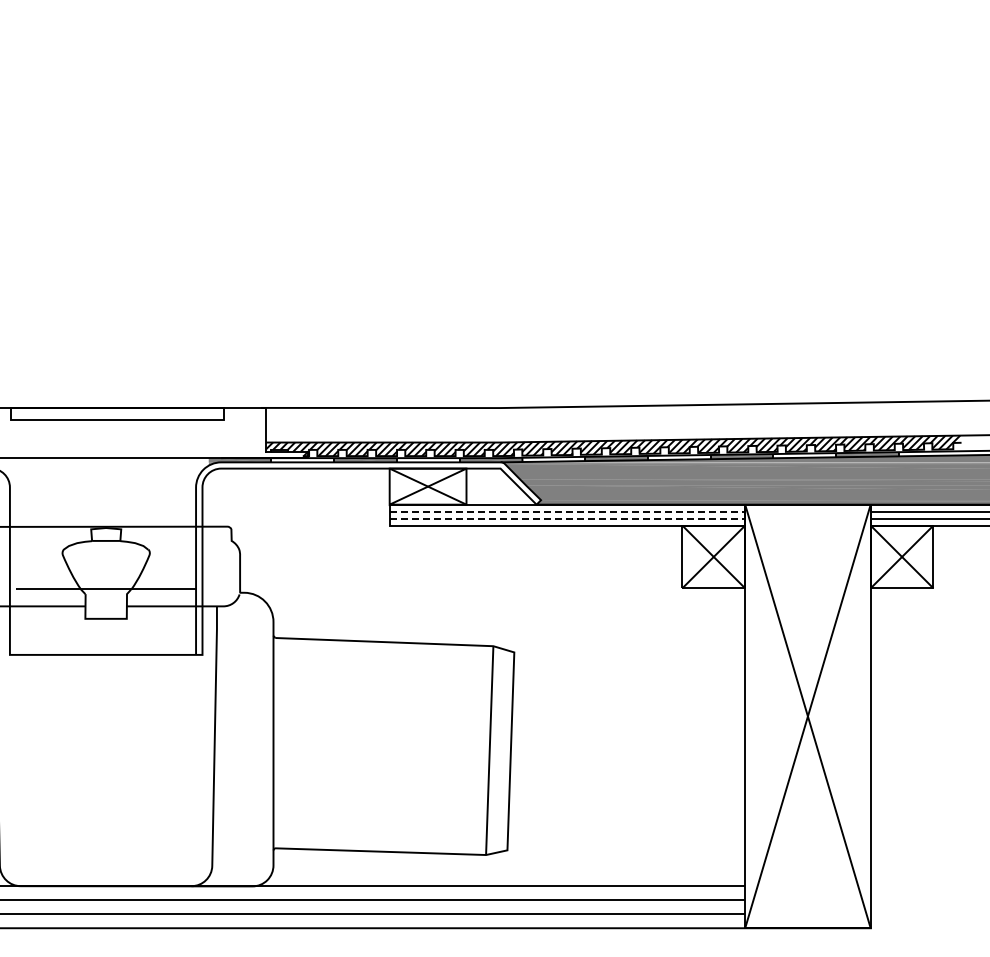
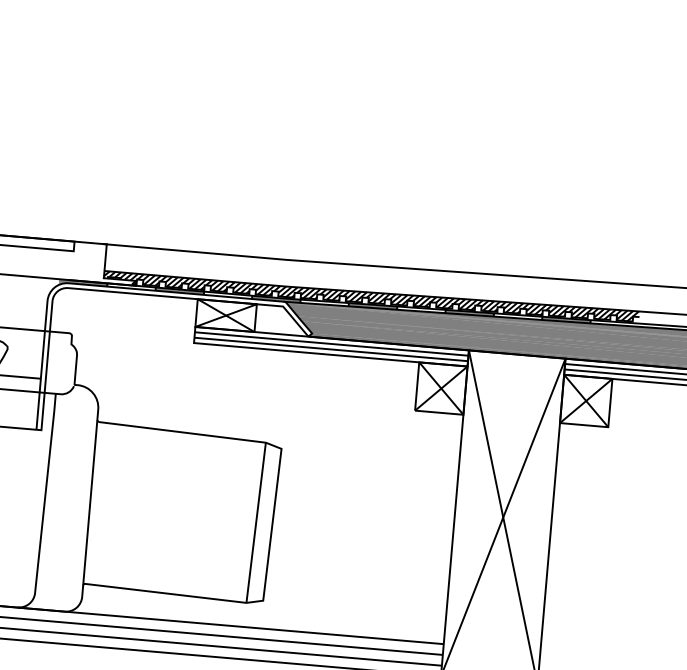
line: (567, 511) -> (331, 343), dashed -> solid
line: (567, 518) -> (331, 349), dashed -> solid

